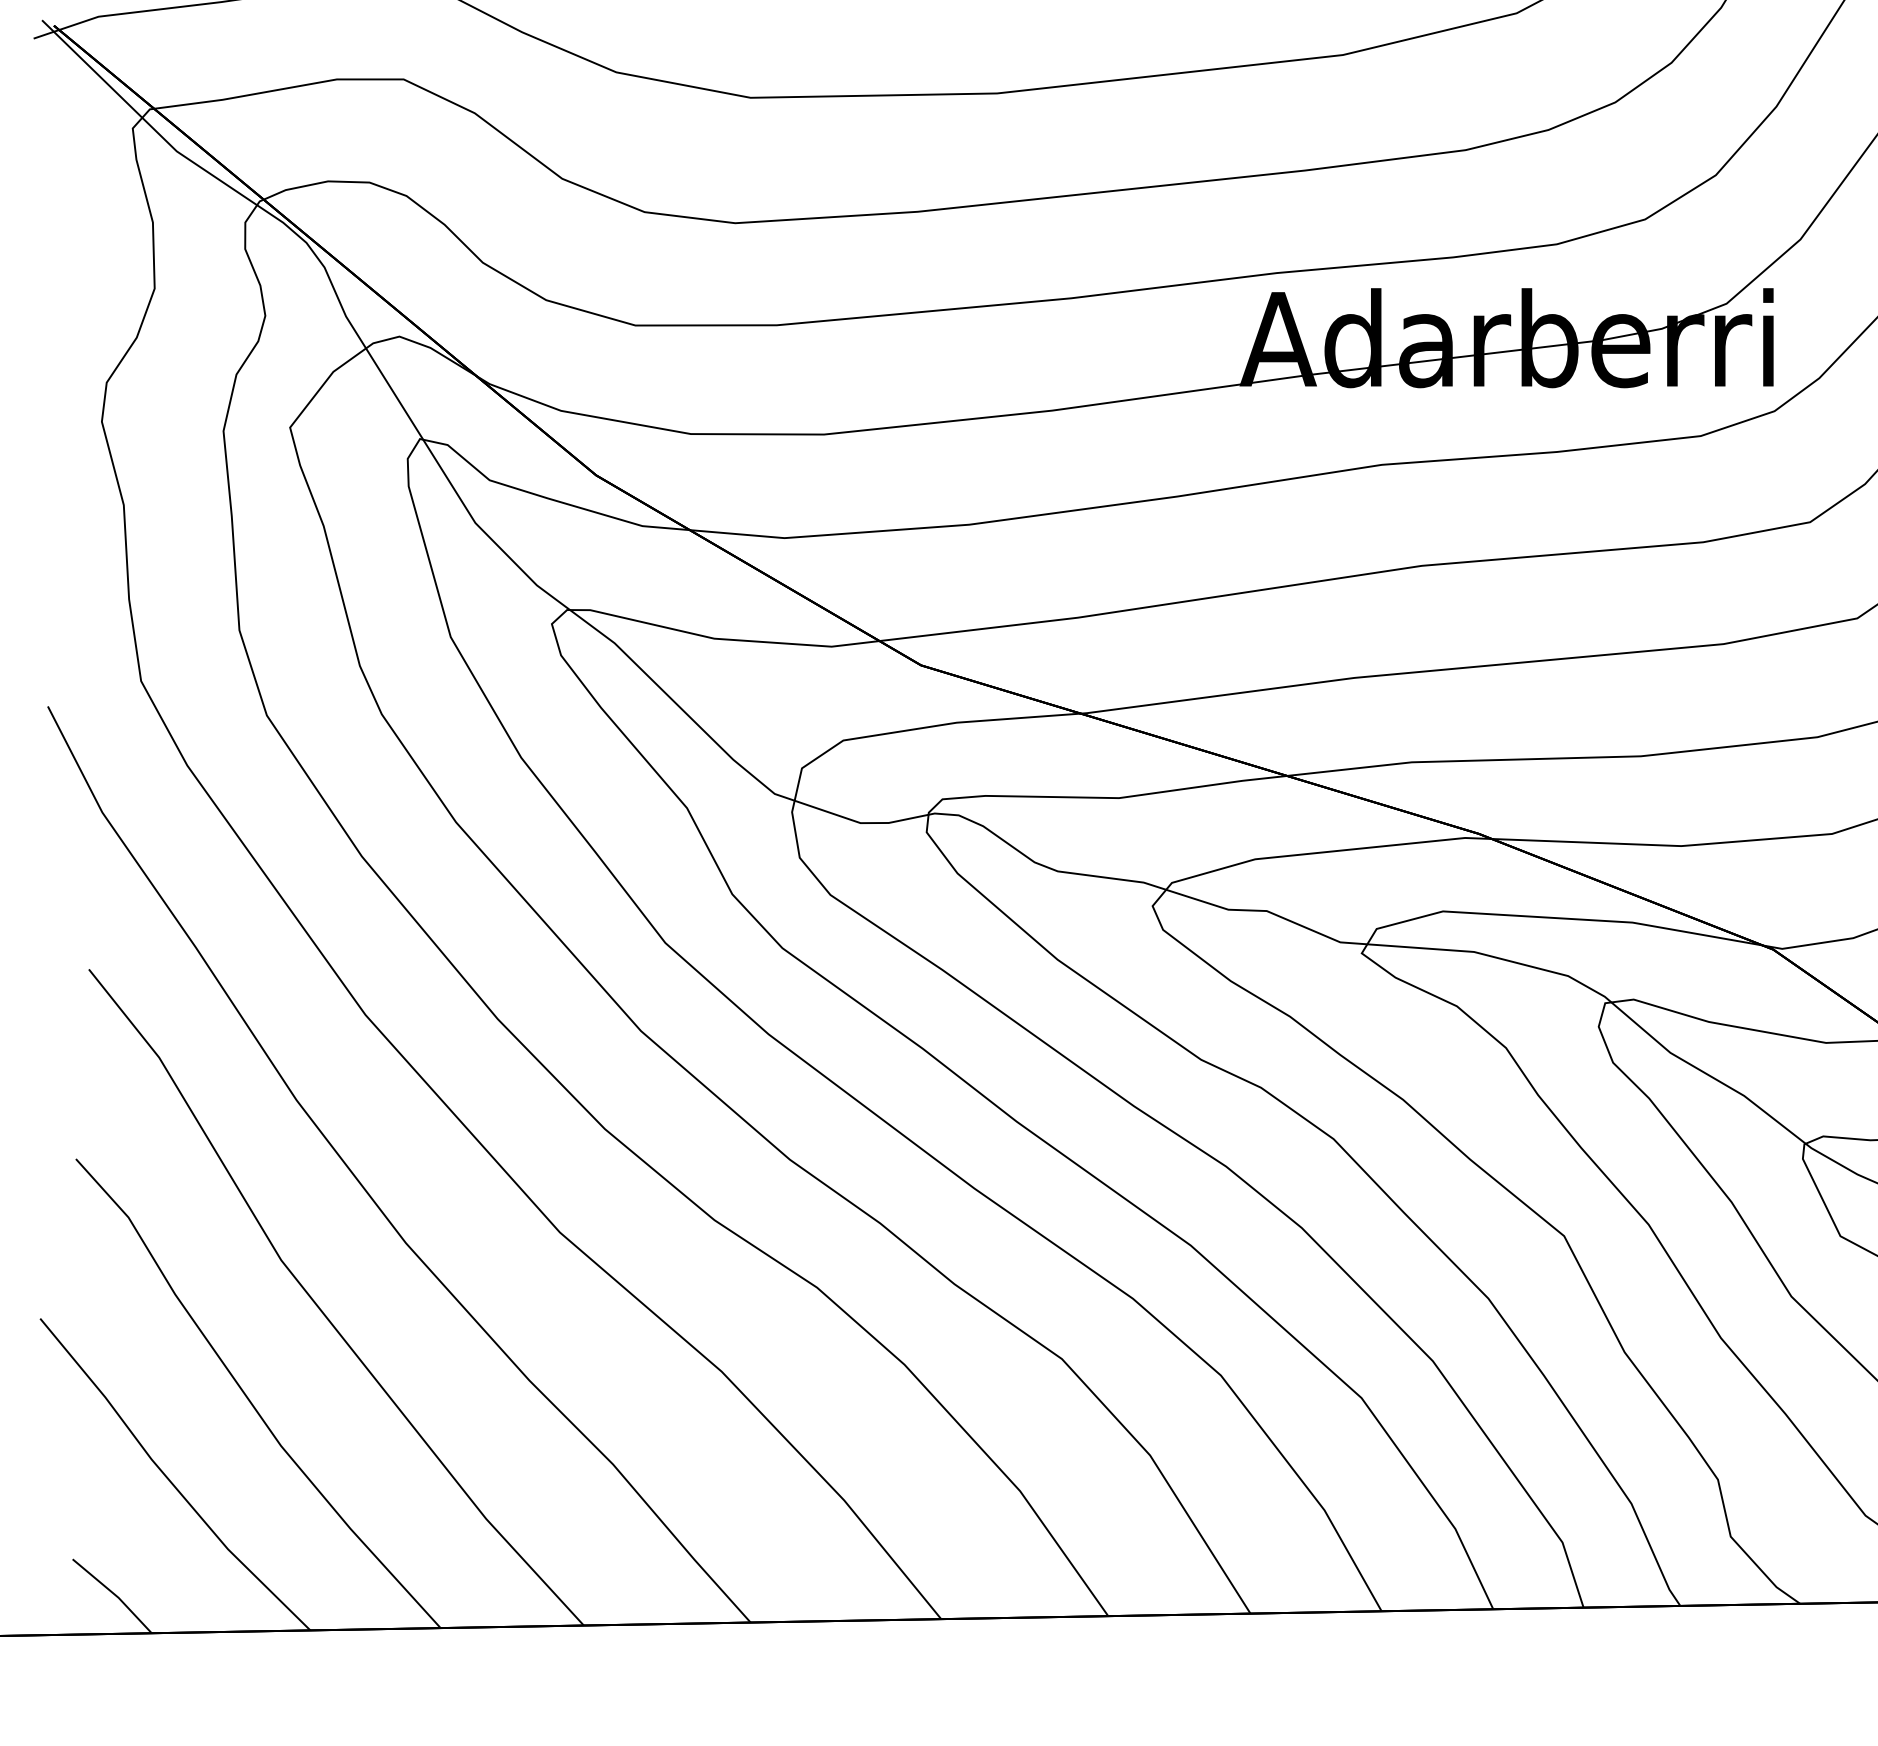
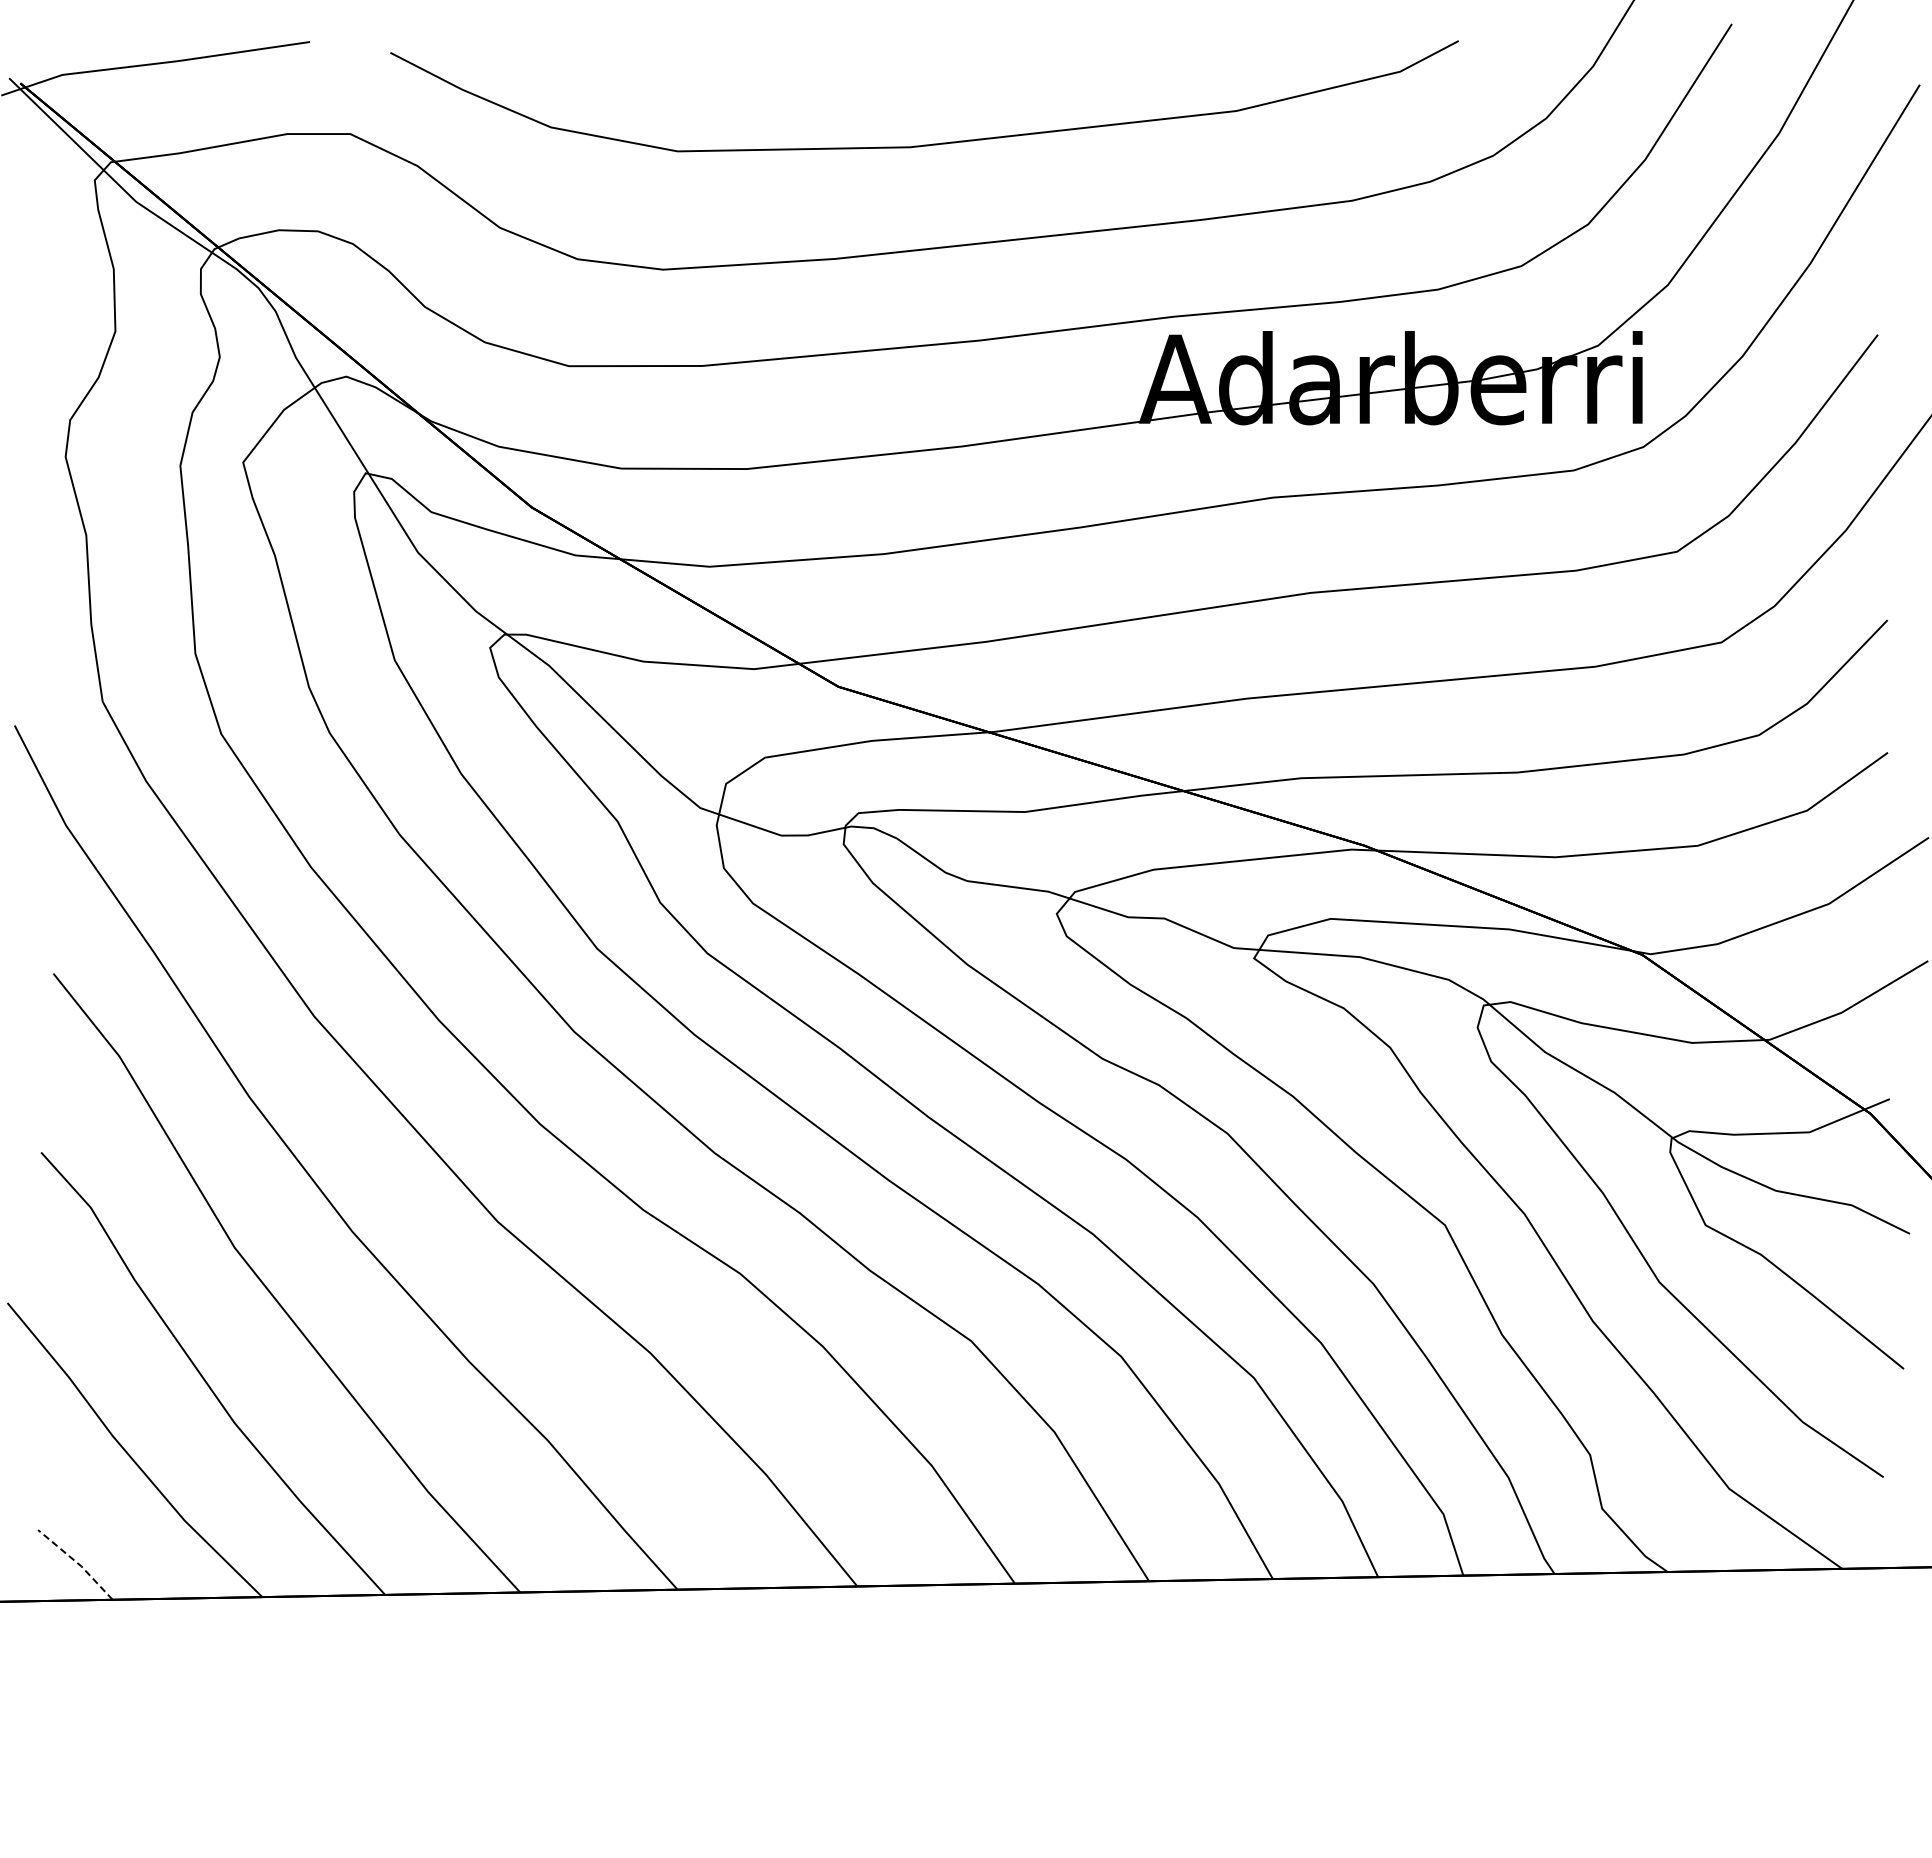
line: (114, 1594) -> (77, 1563), solid -> dashed

